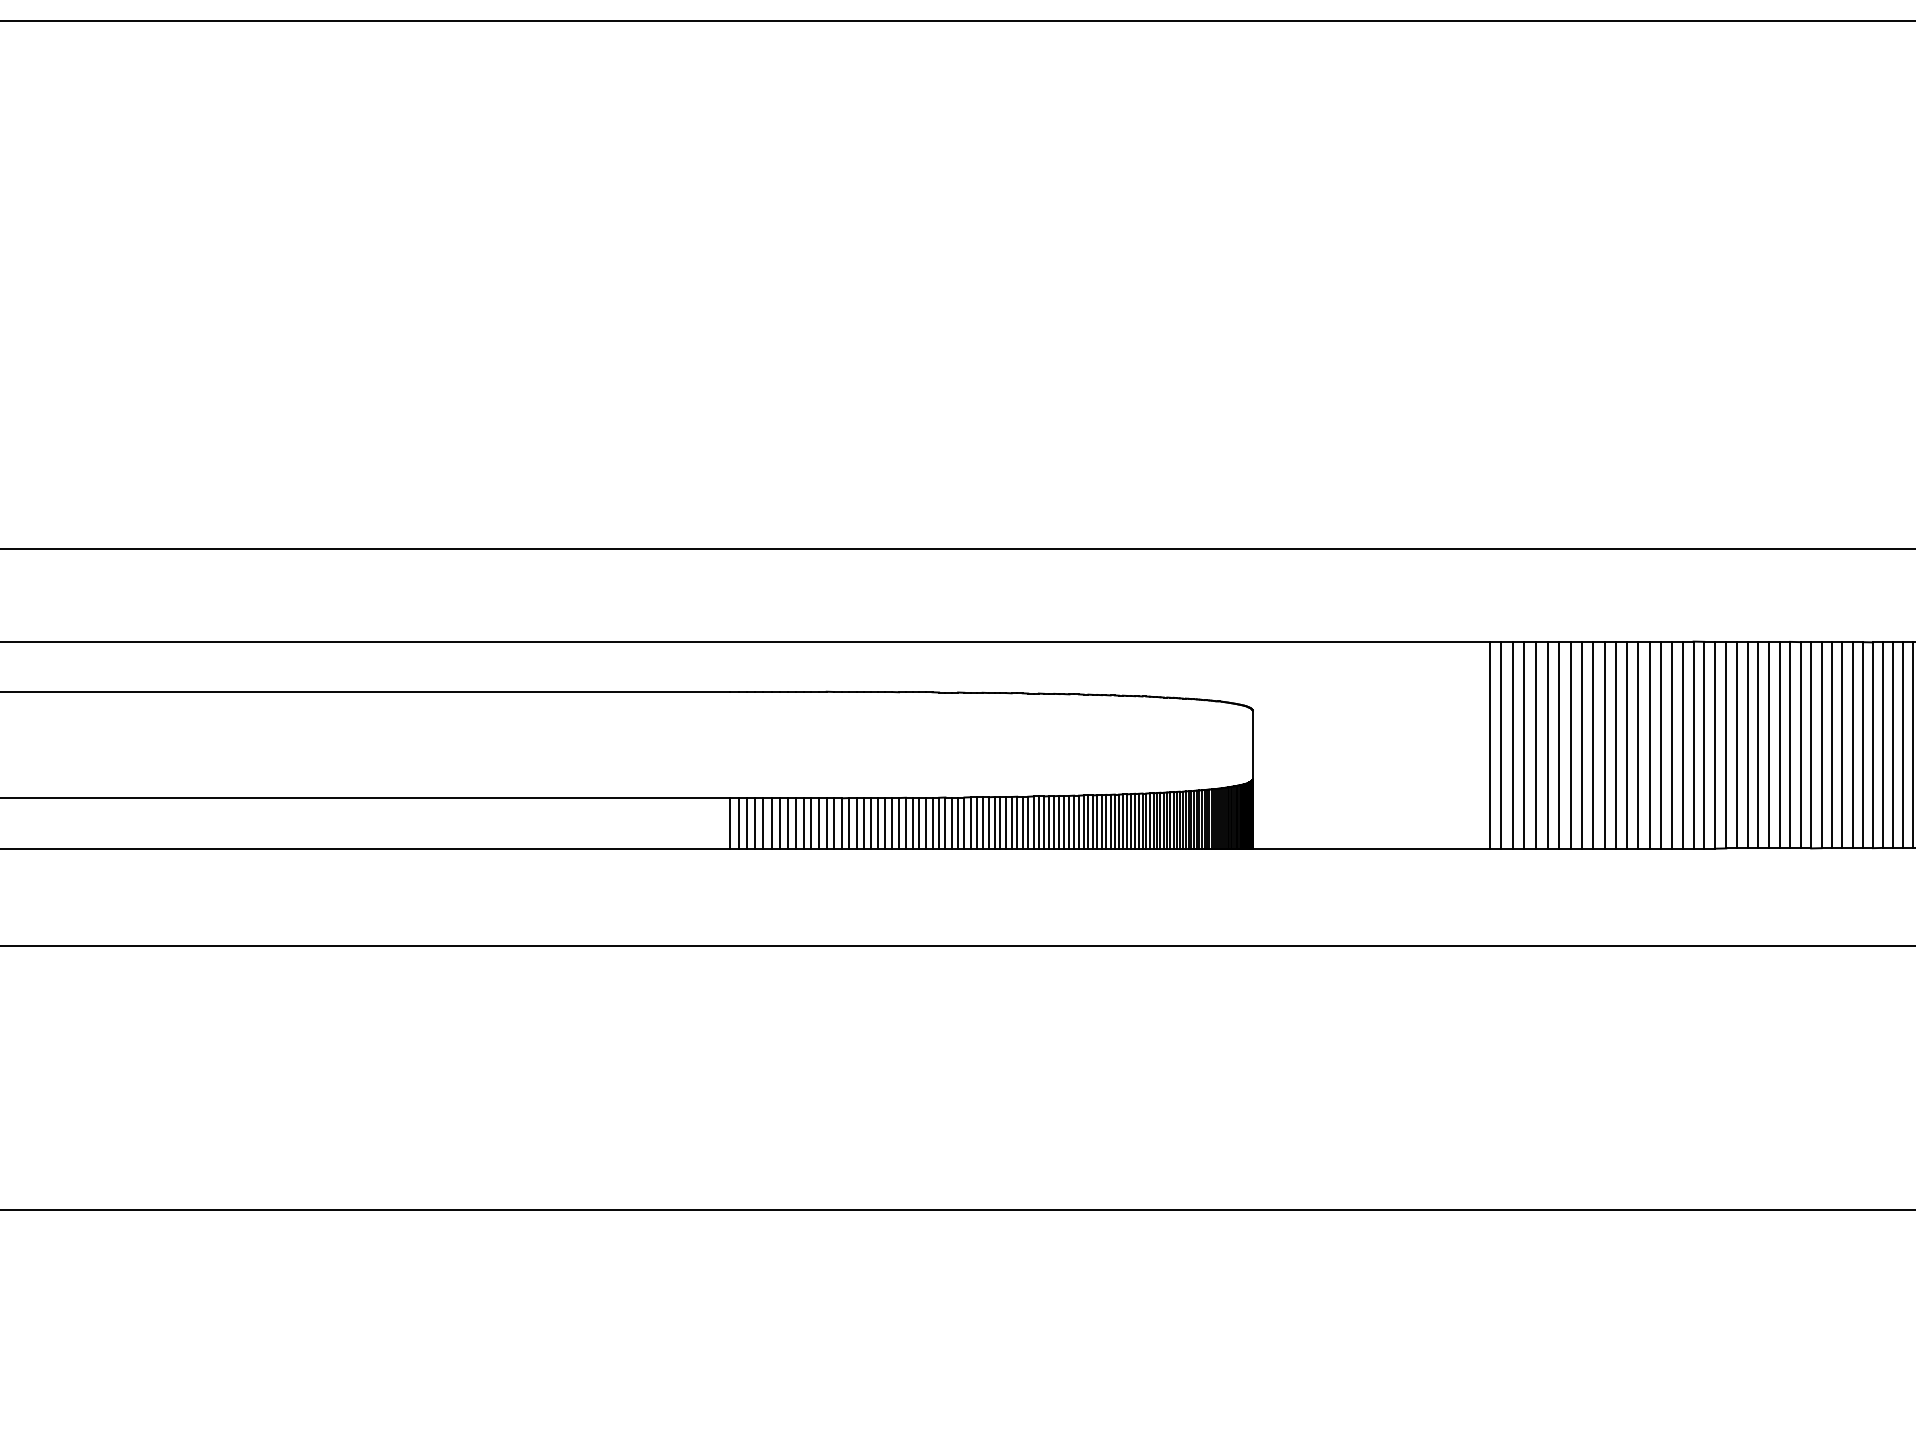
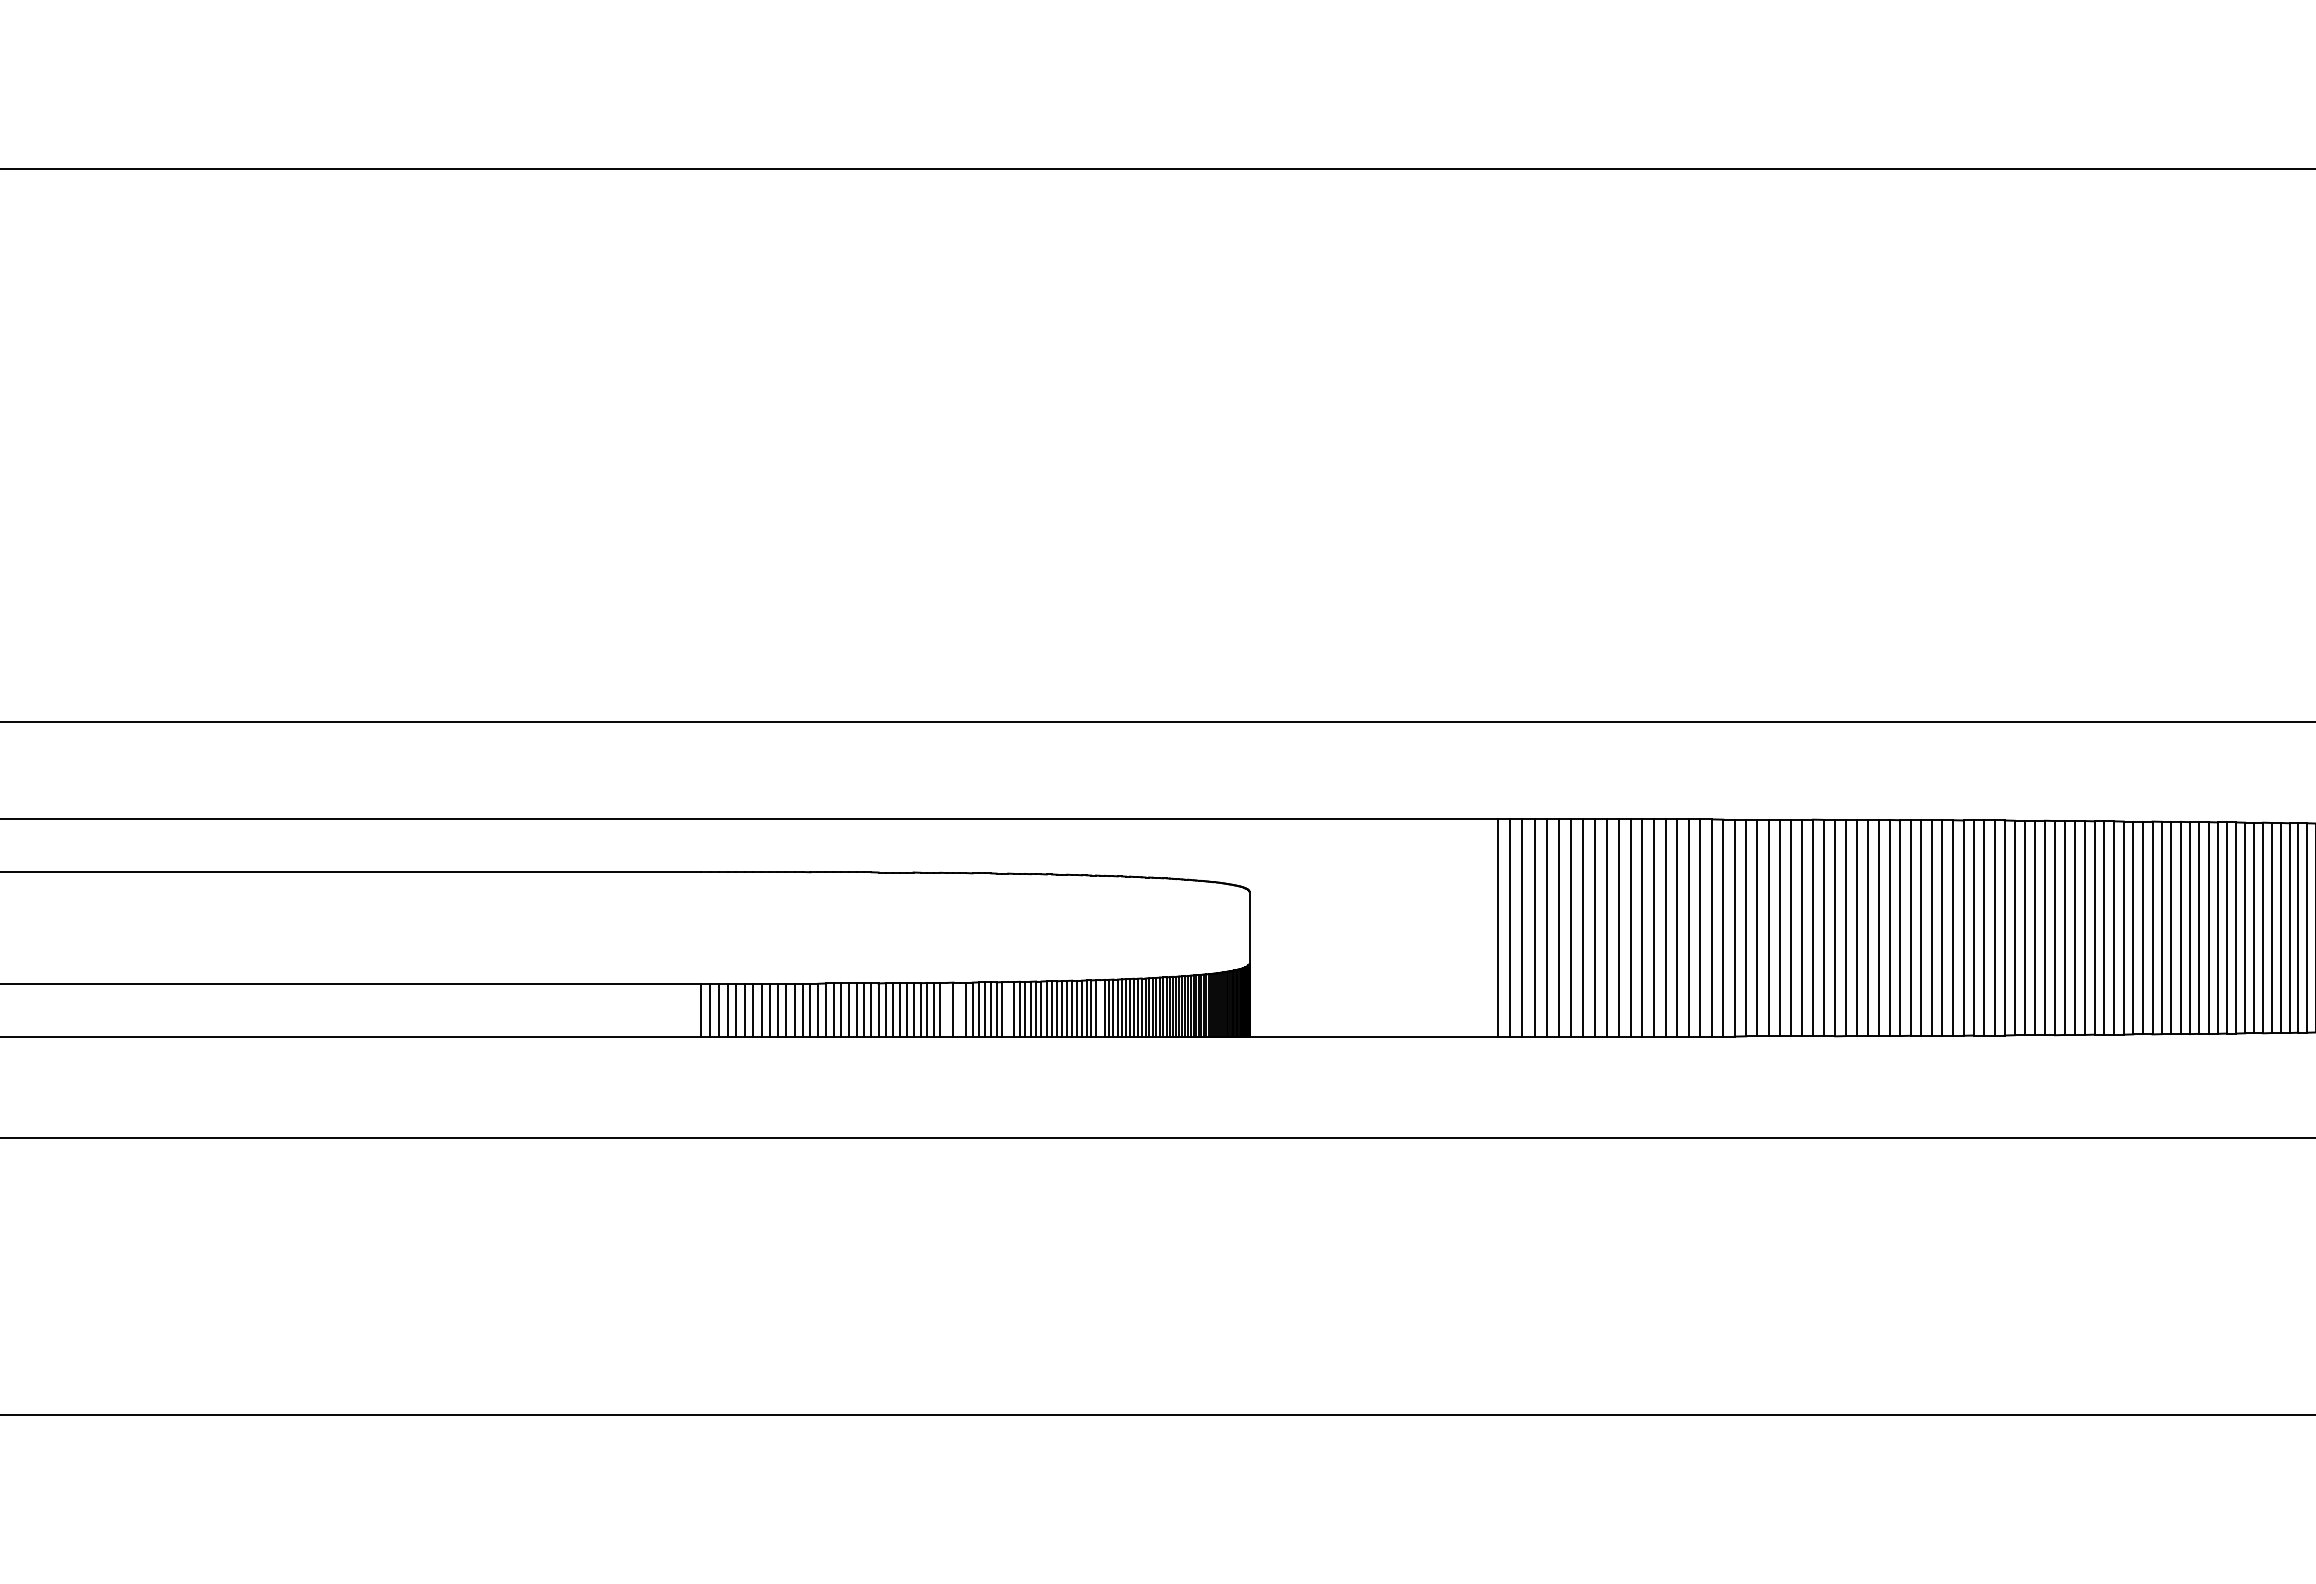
line: (1110, 821) -> (1100, 1008), removed
line: (964, 822) -> (947, 1009), removed
line: (976, 822) -> (959, 1009), removed
line: (1022, 822) -> (1008, 1009), removed

